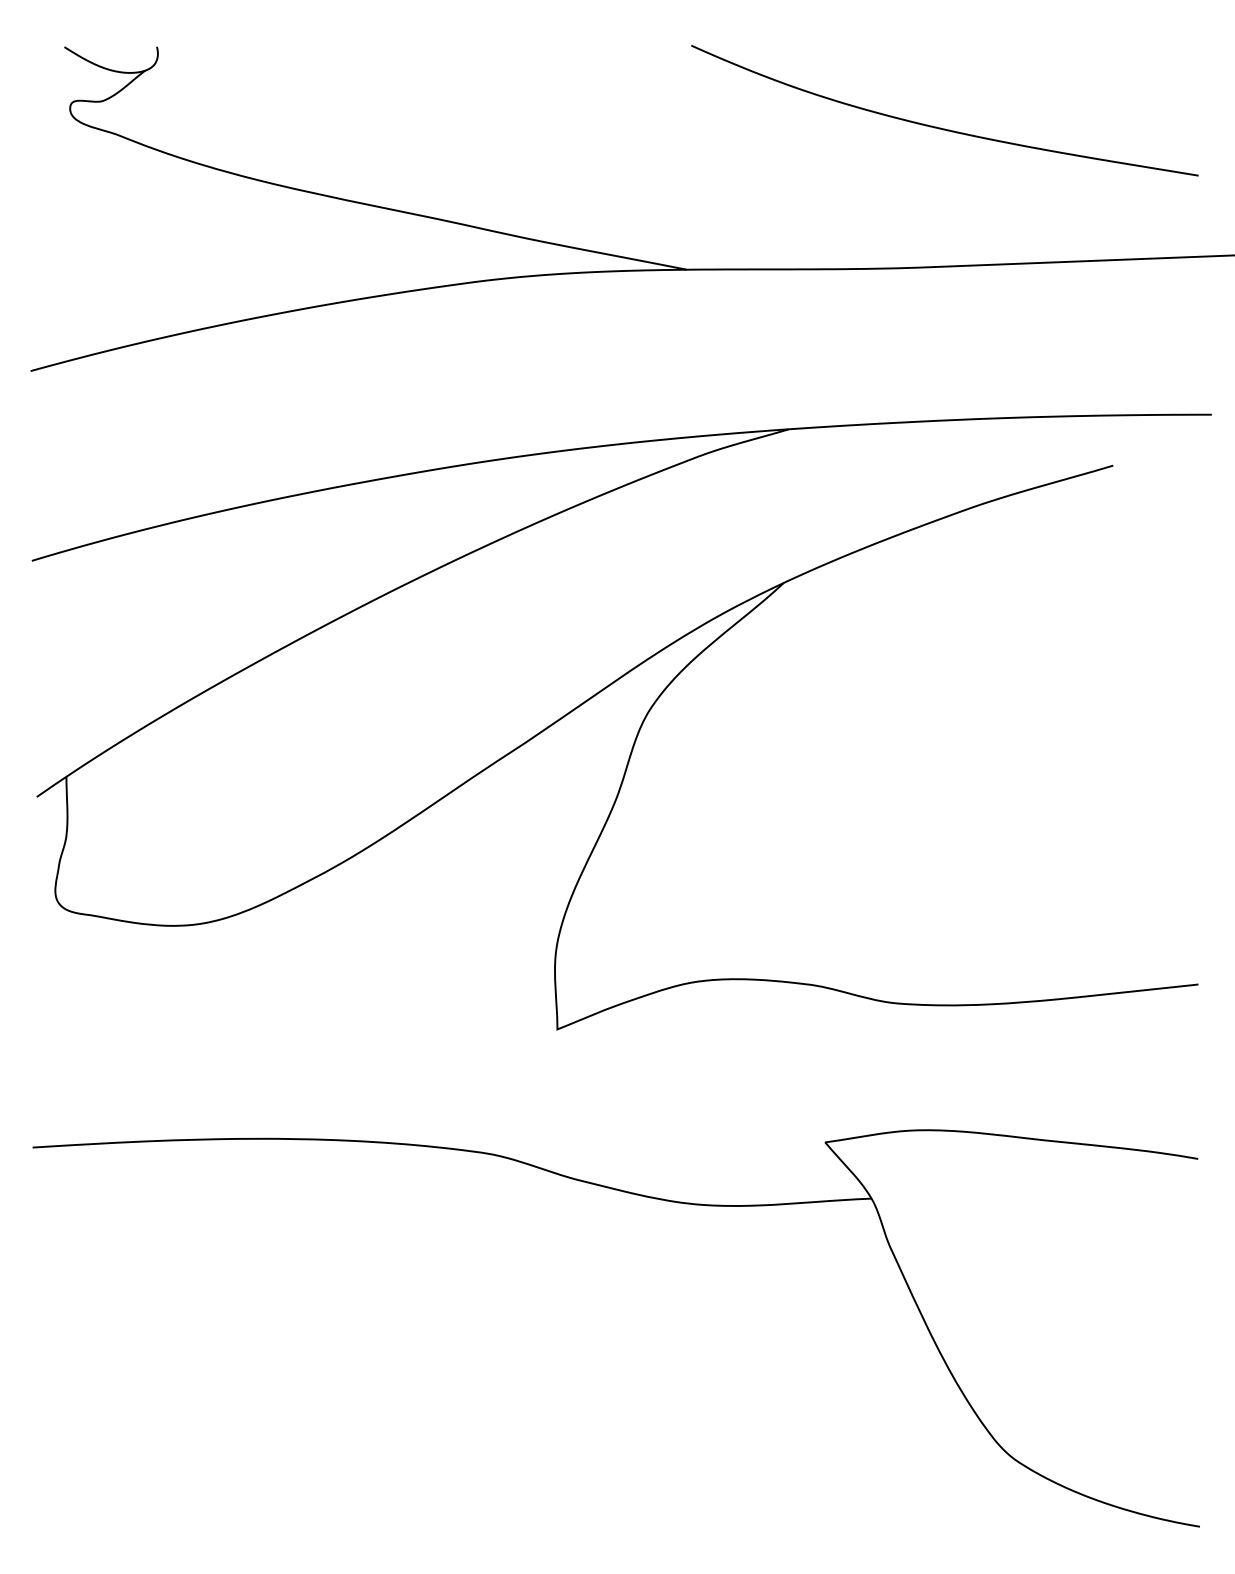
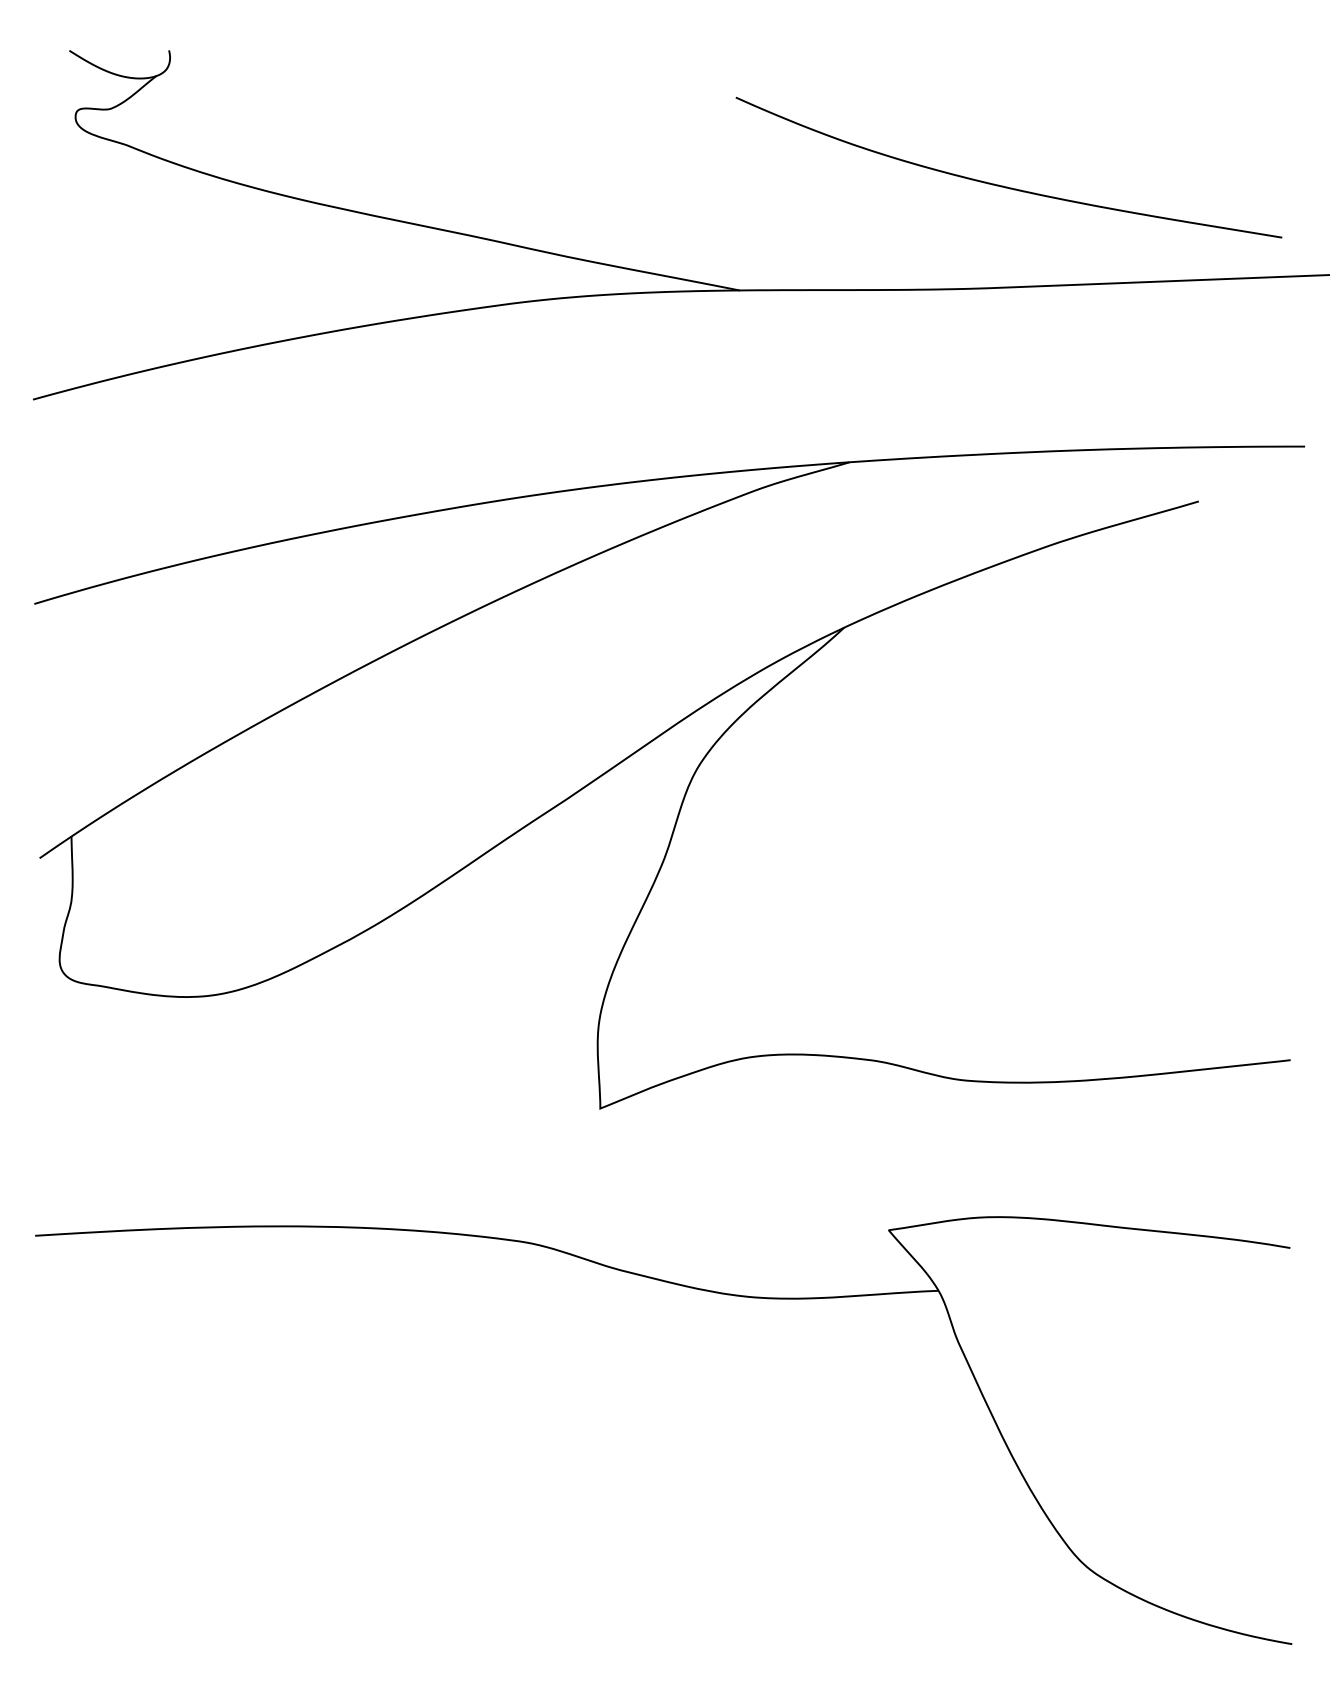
curve: (940, 127) -> (1004, 185), moved

